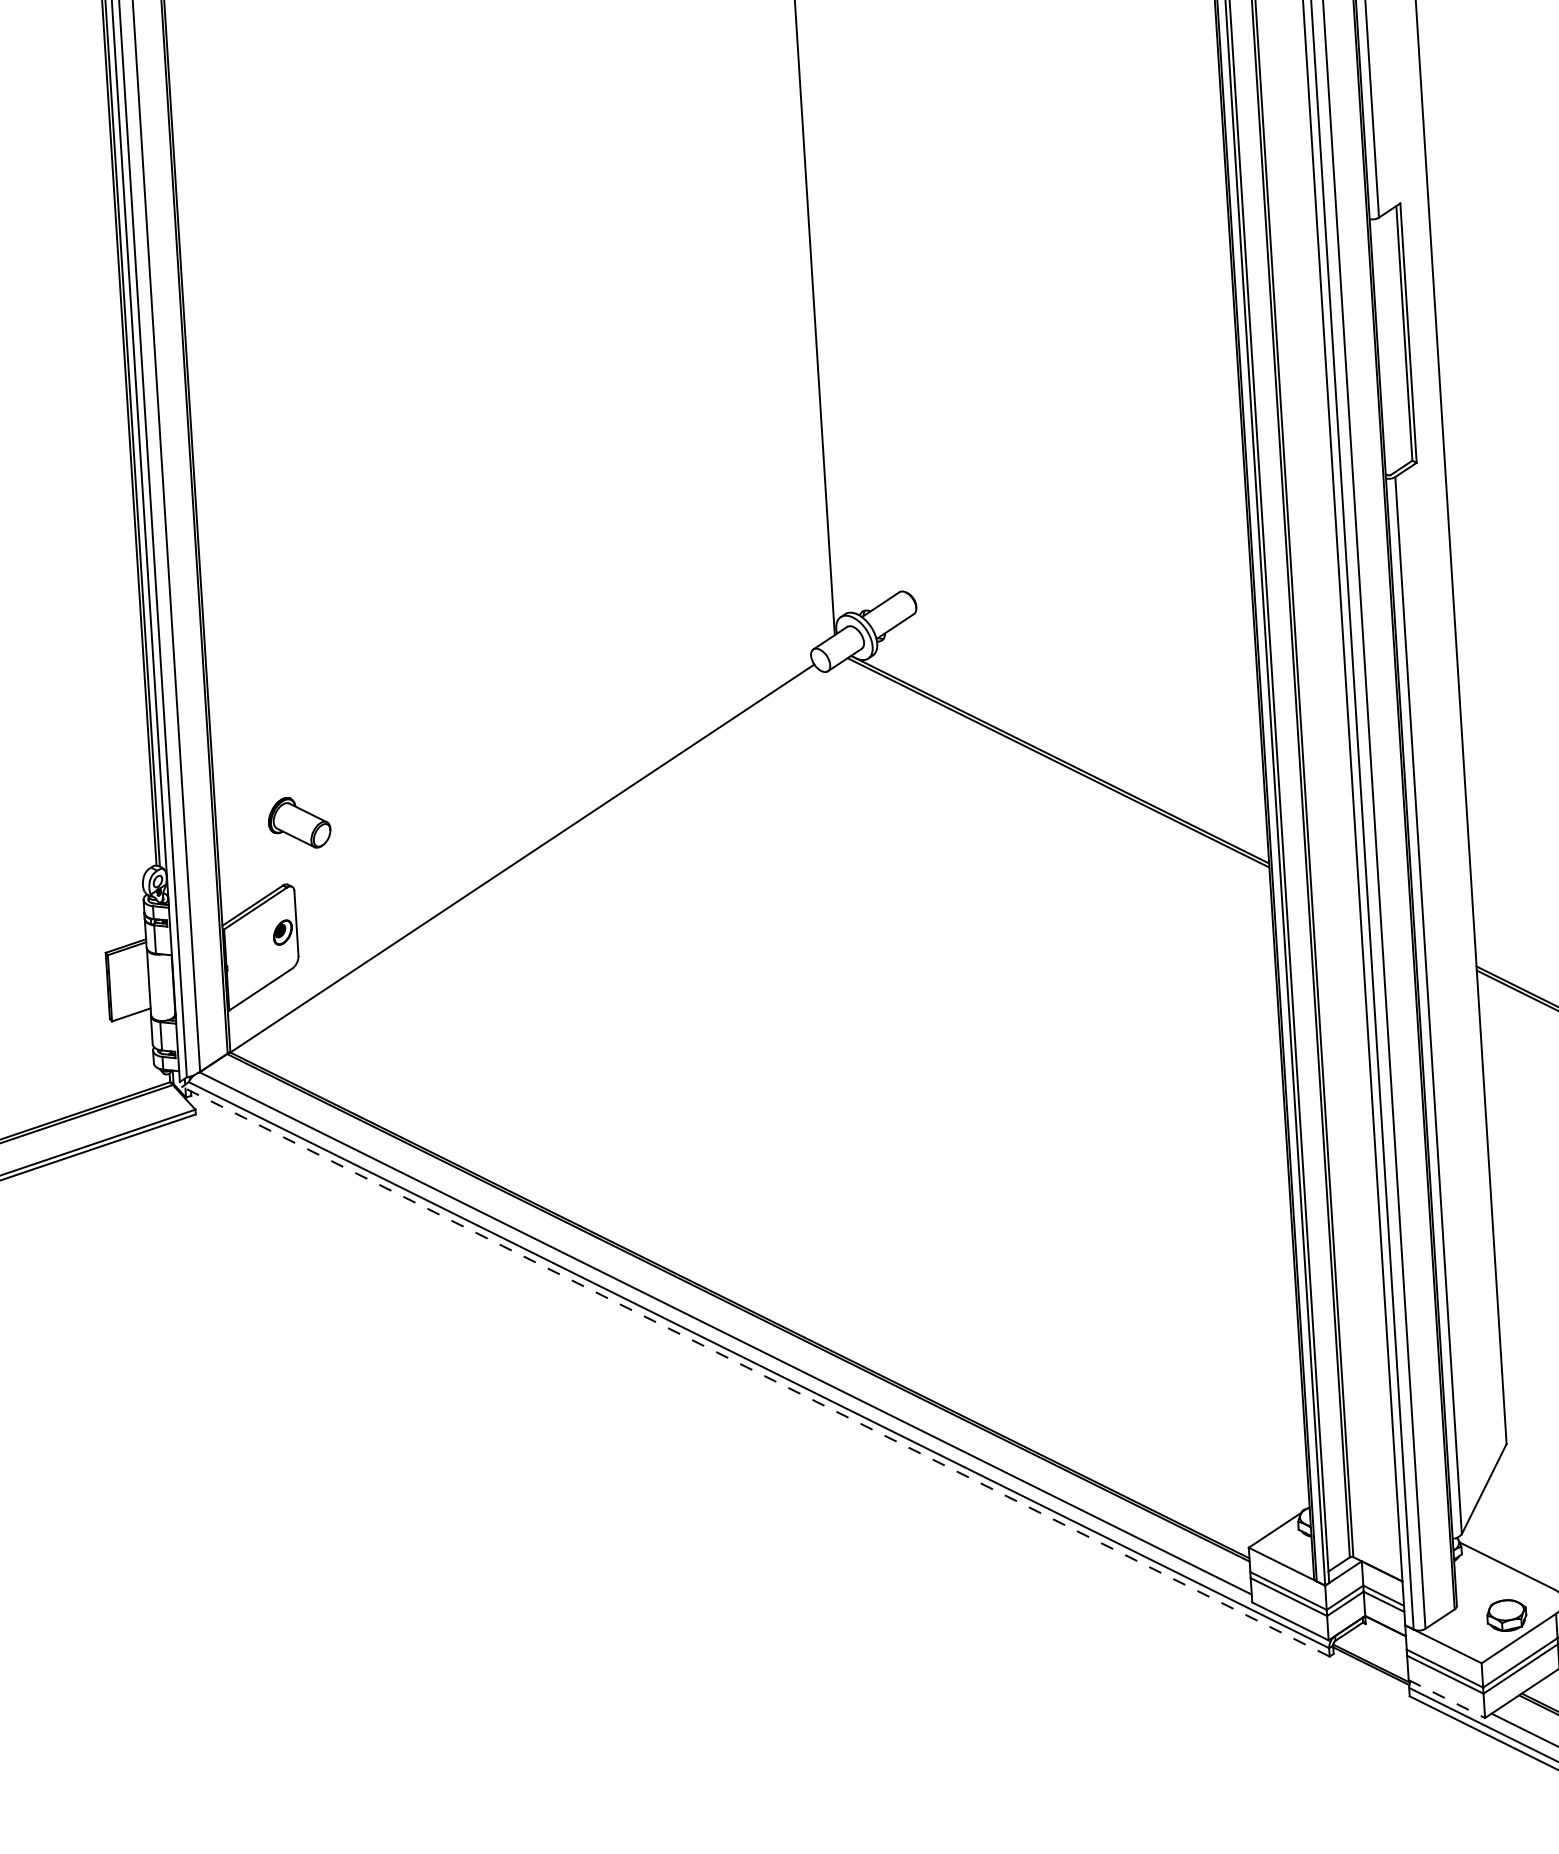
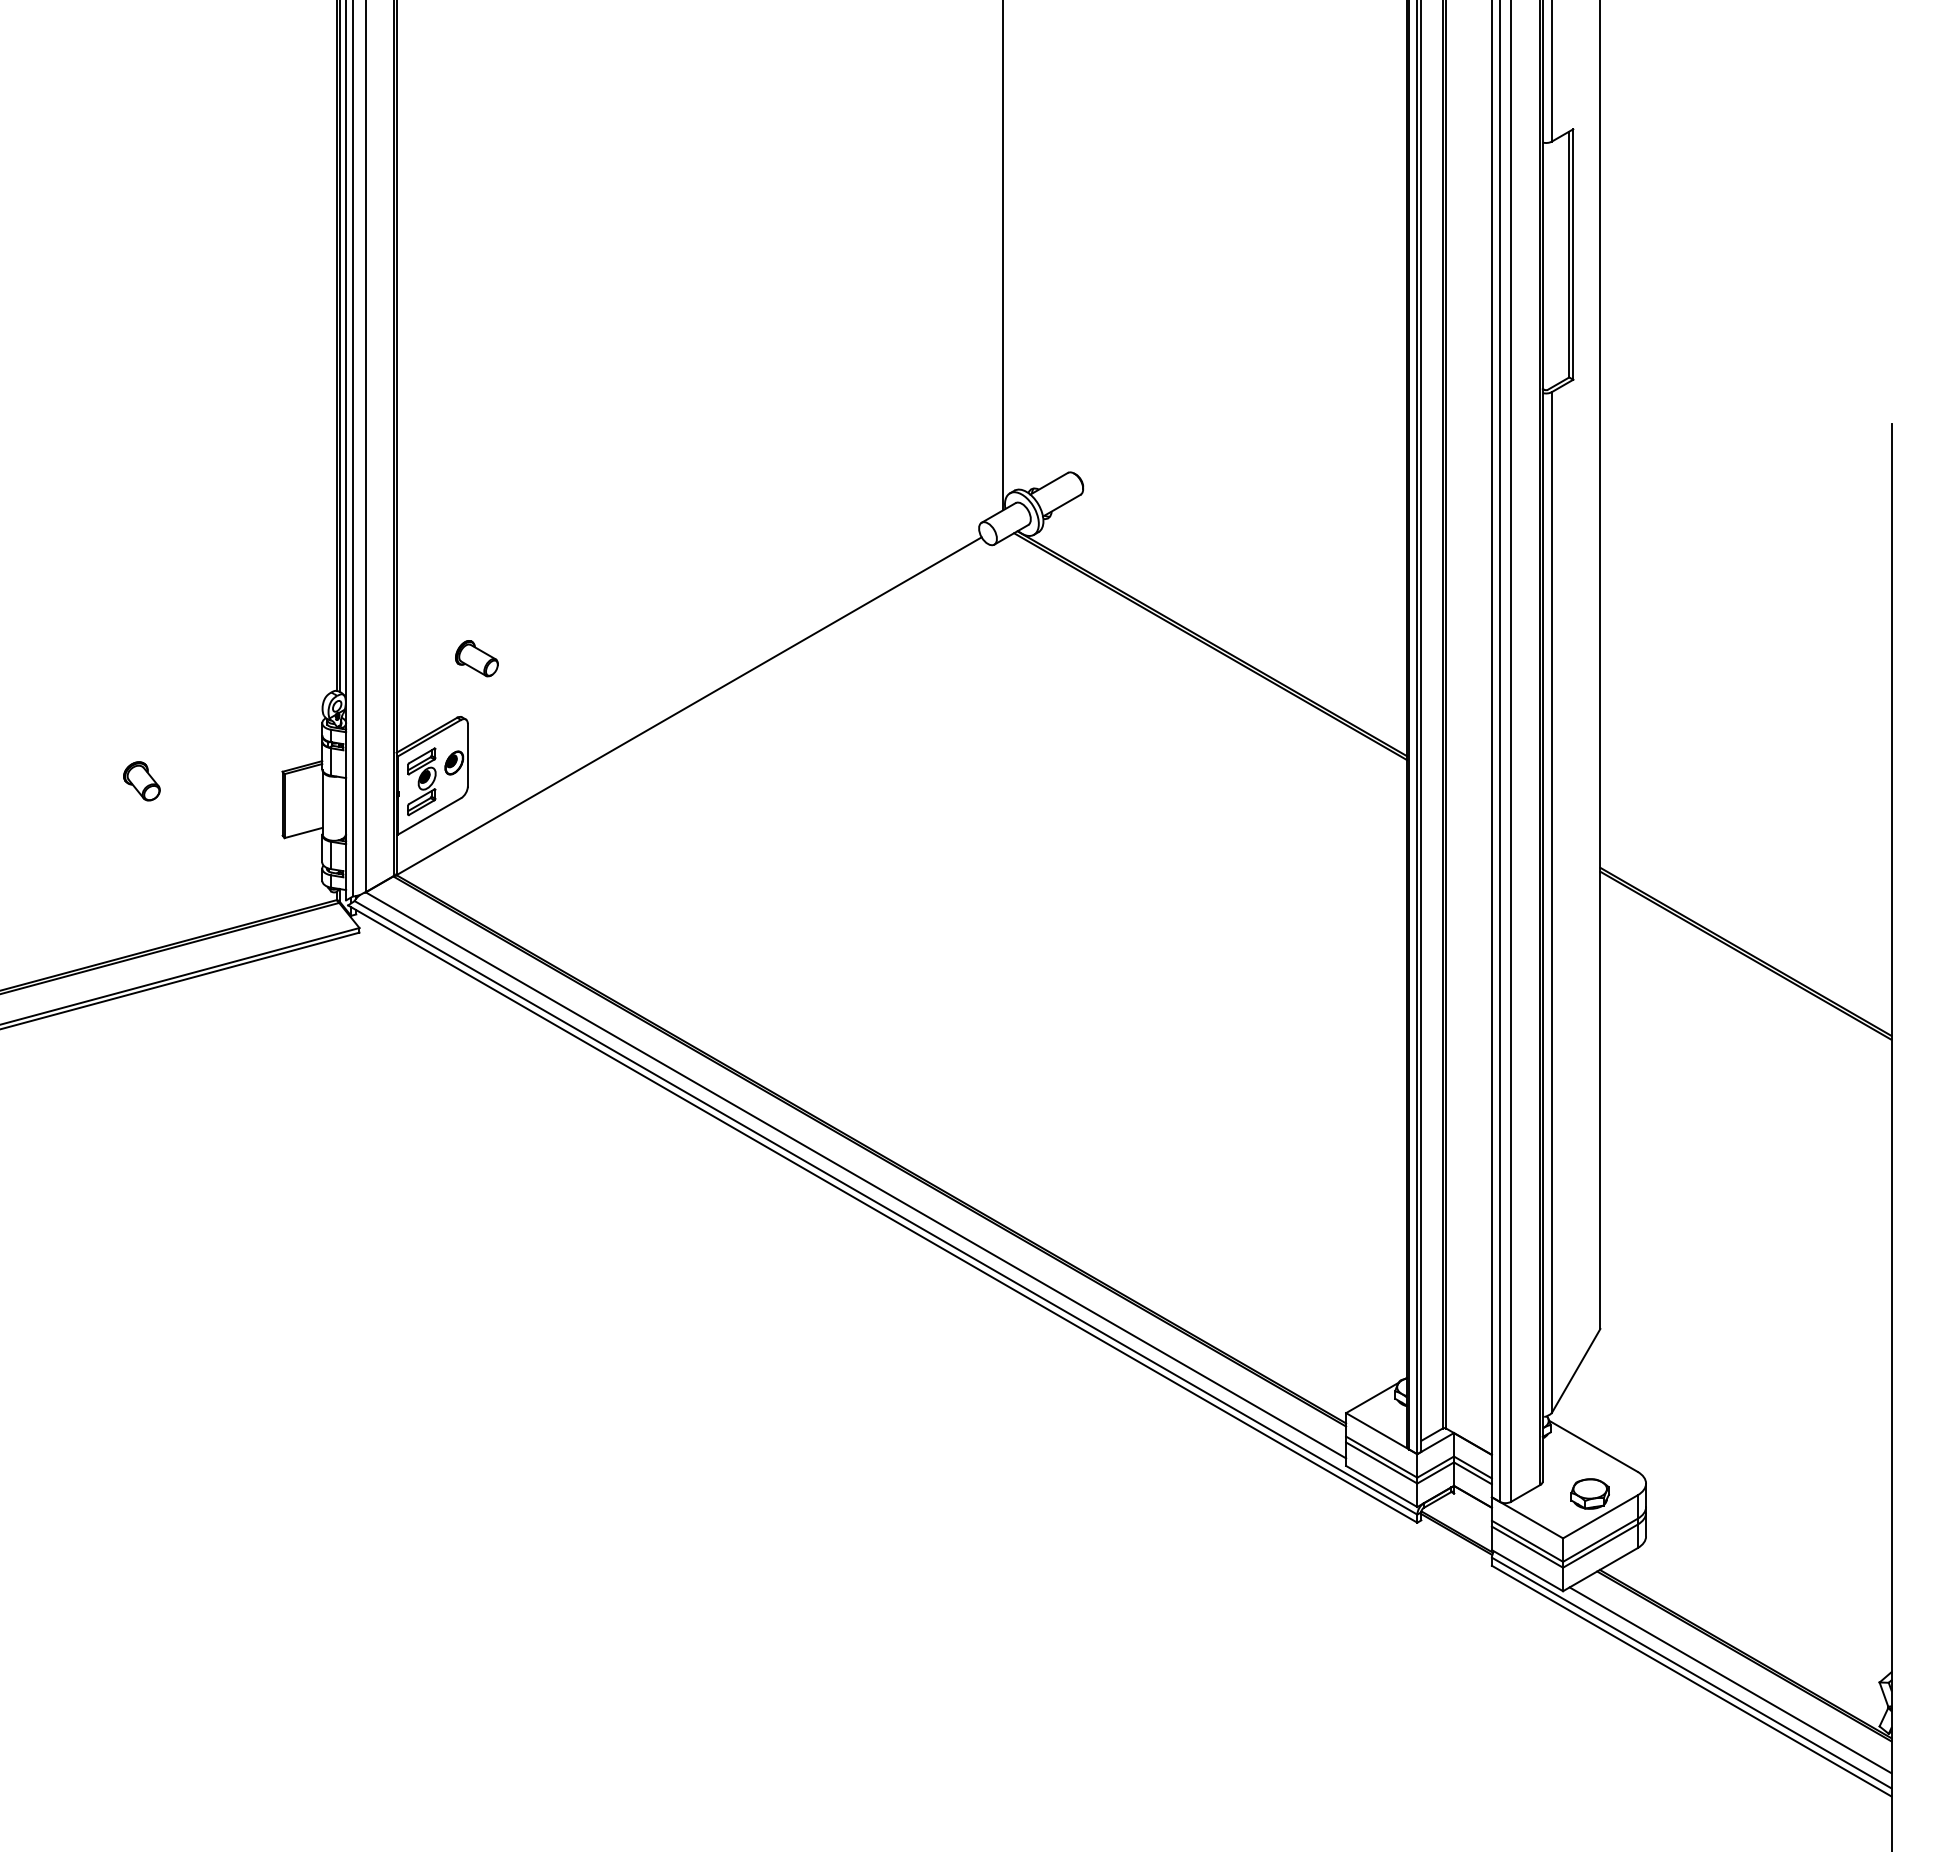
part: (299, 822) -> (476, 658), size x0.71
part: (250, 953) -> (421, 781), added
line: (755, 1371) -> (882, 1213), dashed -> solid
line: (1446, 1698) -> (1527, 1570), dashed -> solid

